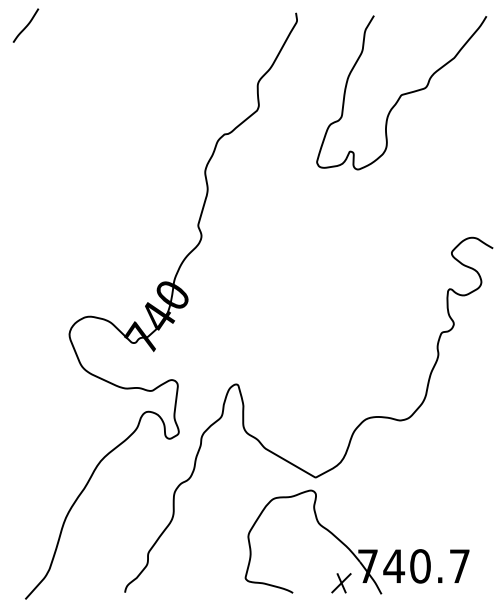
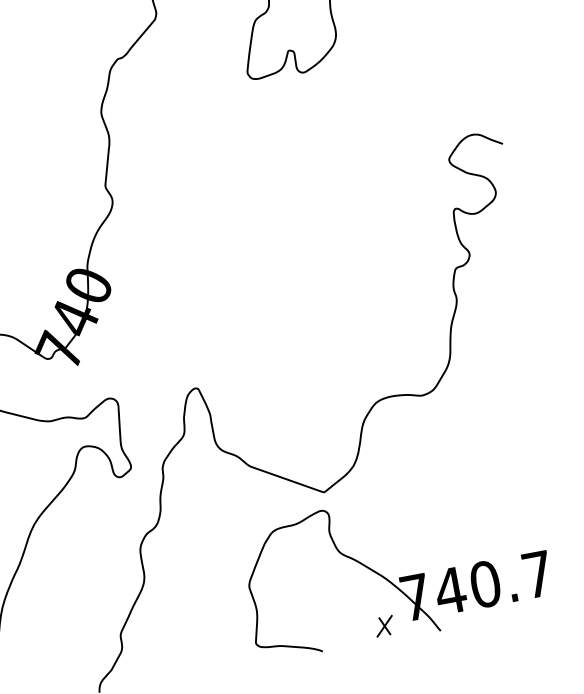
part: (341, 582) -> (384, 625), size x0.71

